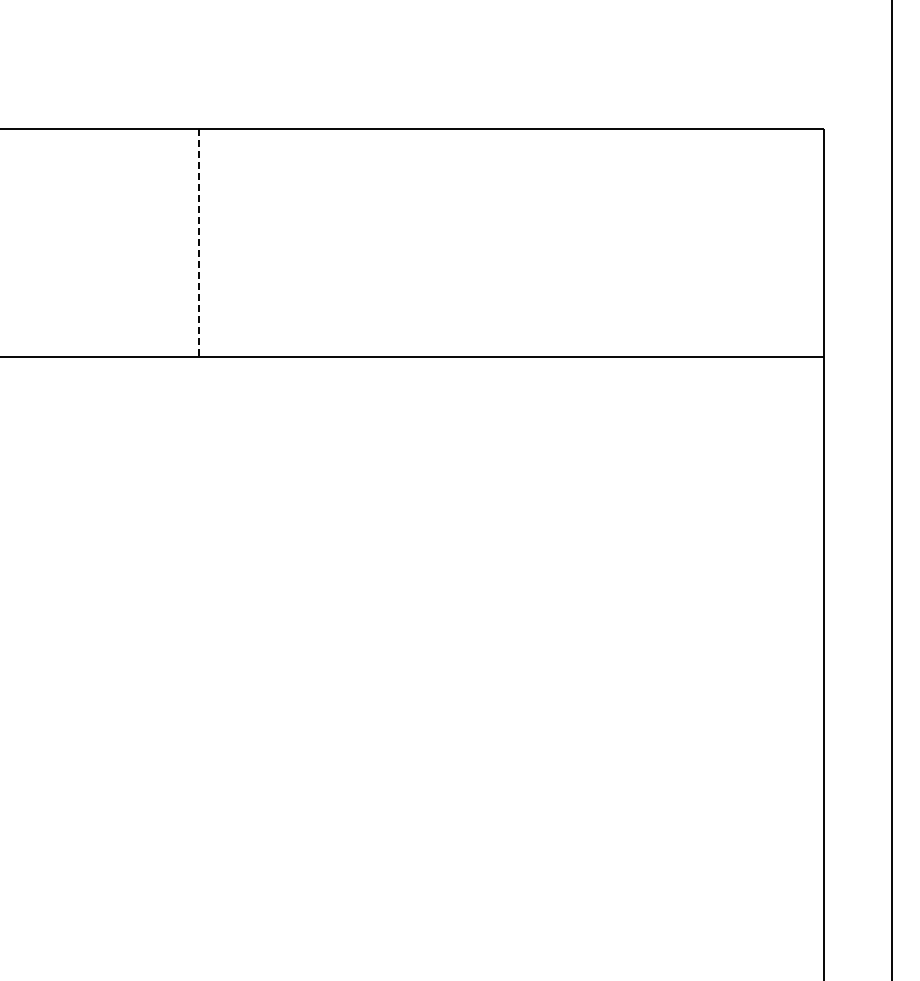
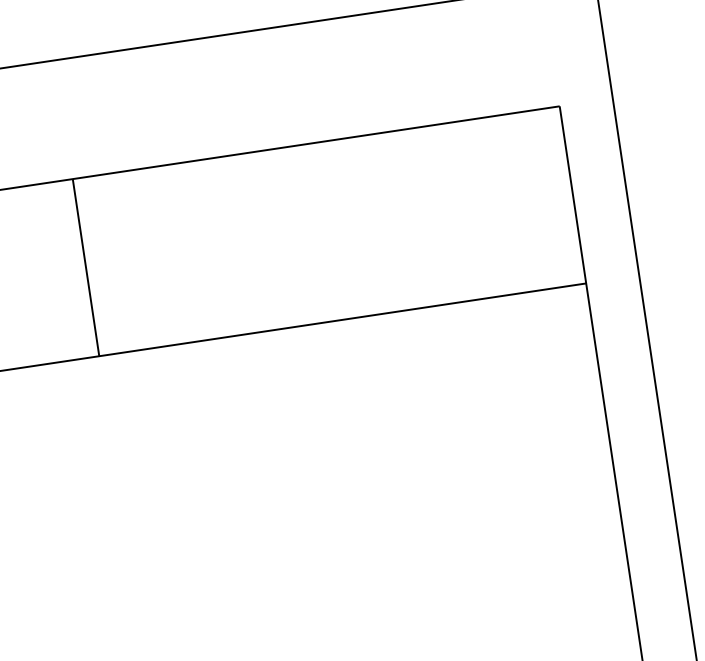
line: (198, 242) -> (85, 267), dashed -> solid

